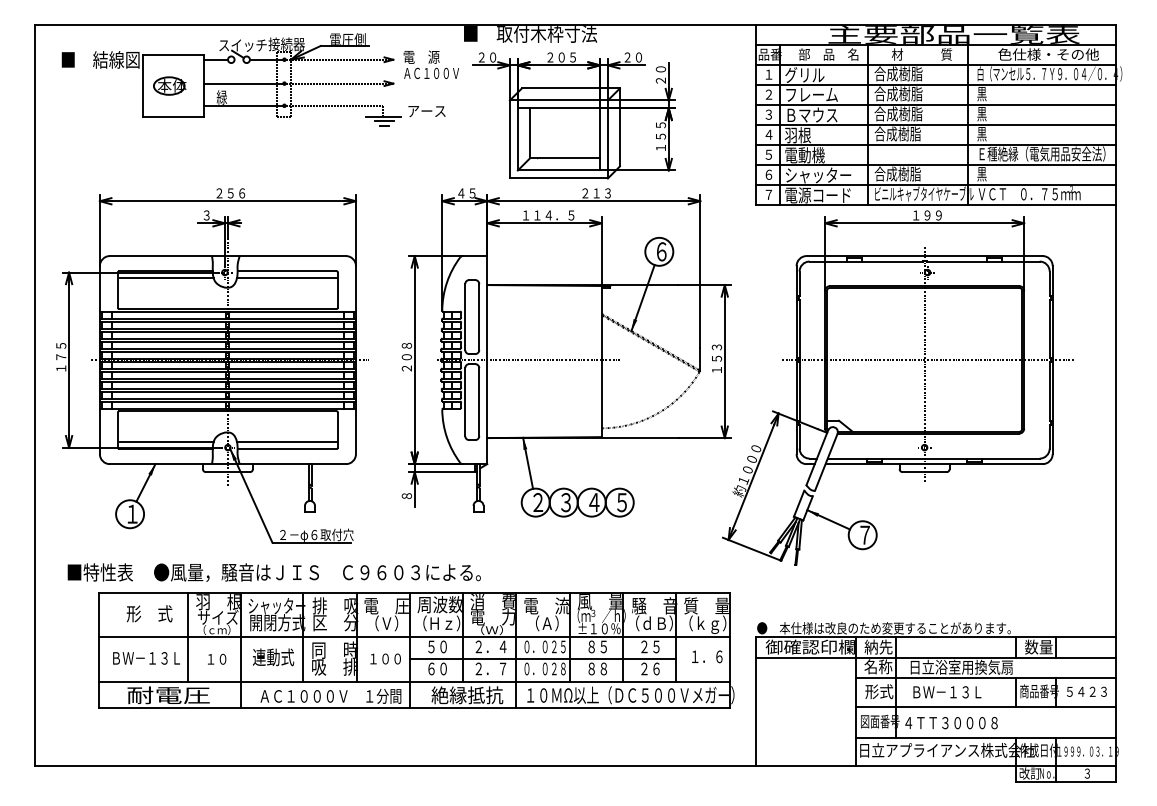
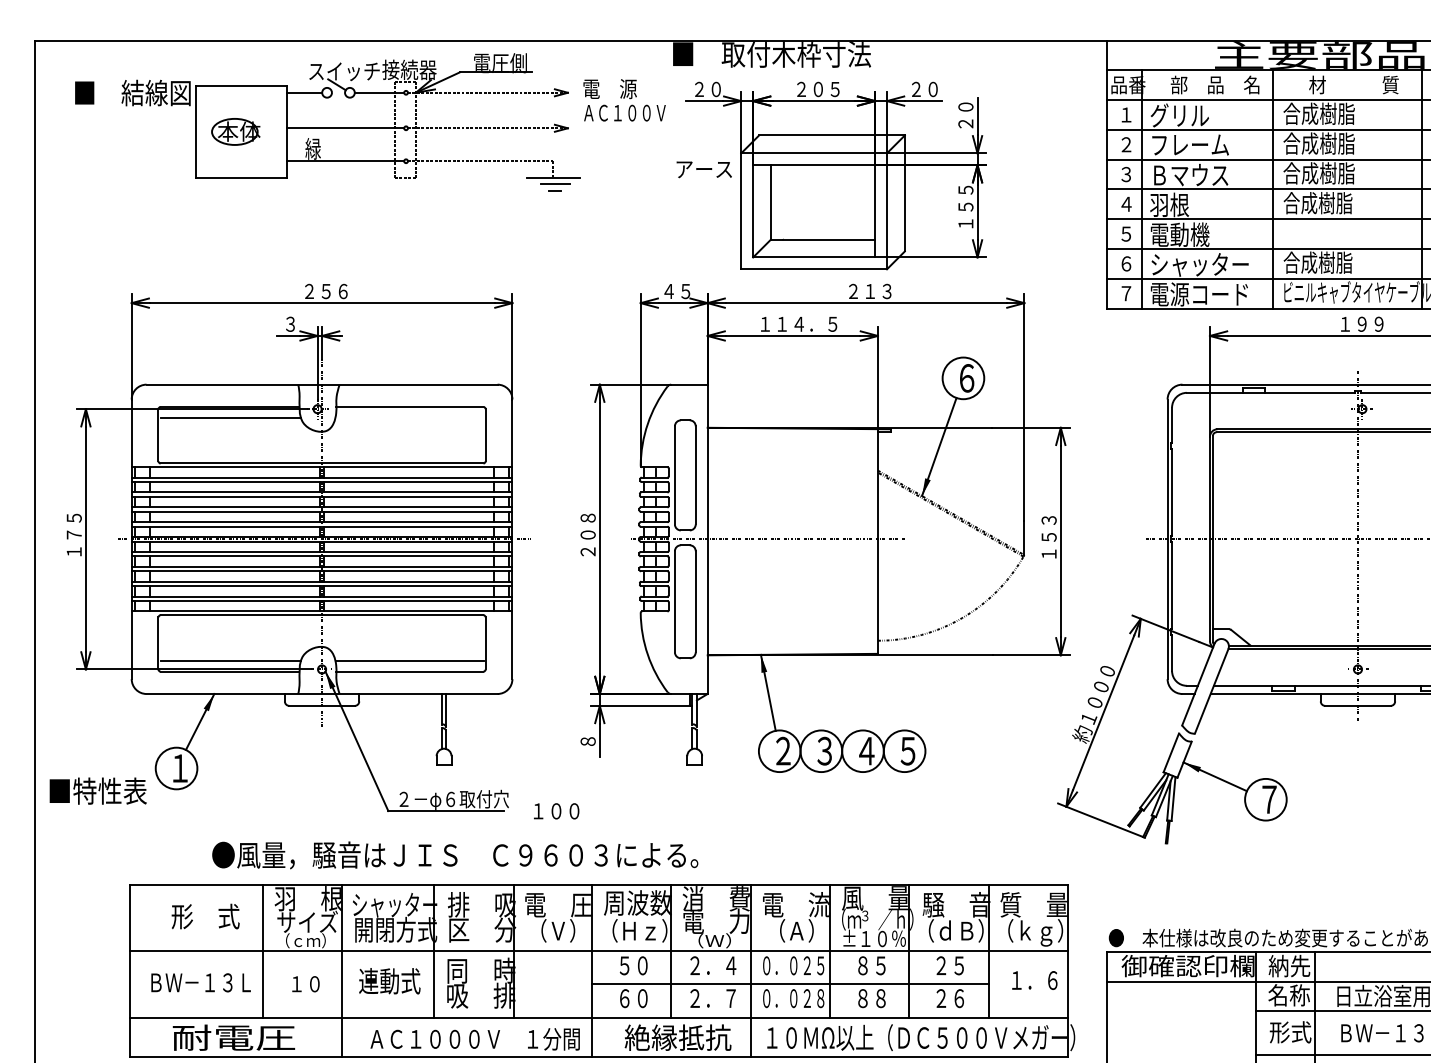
text: (426, 111) -> (703, 169), moved
line: (286, 278) -> (409, 418), removed
text: (99, 572) -> (96, 791), moved
text: (385, 658) -> (556, 810), moved

